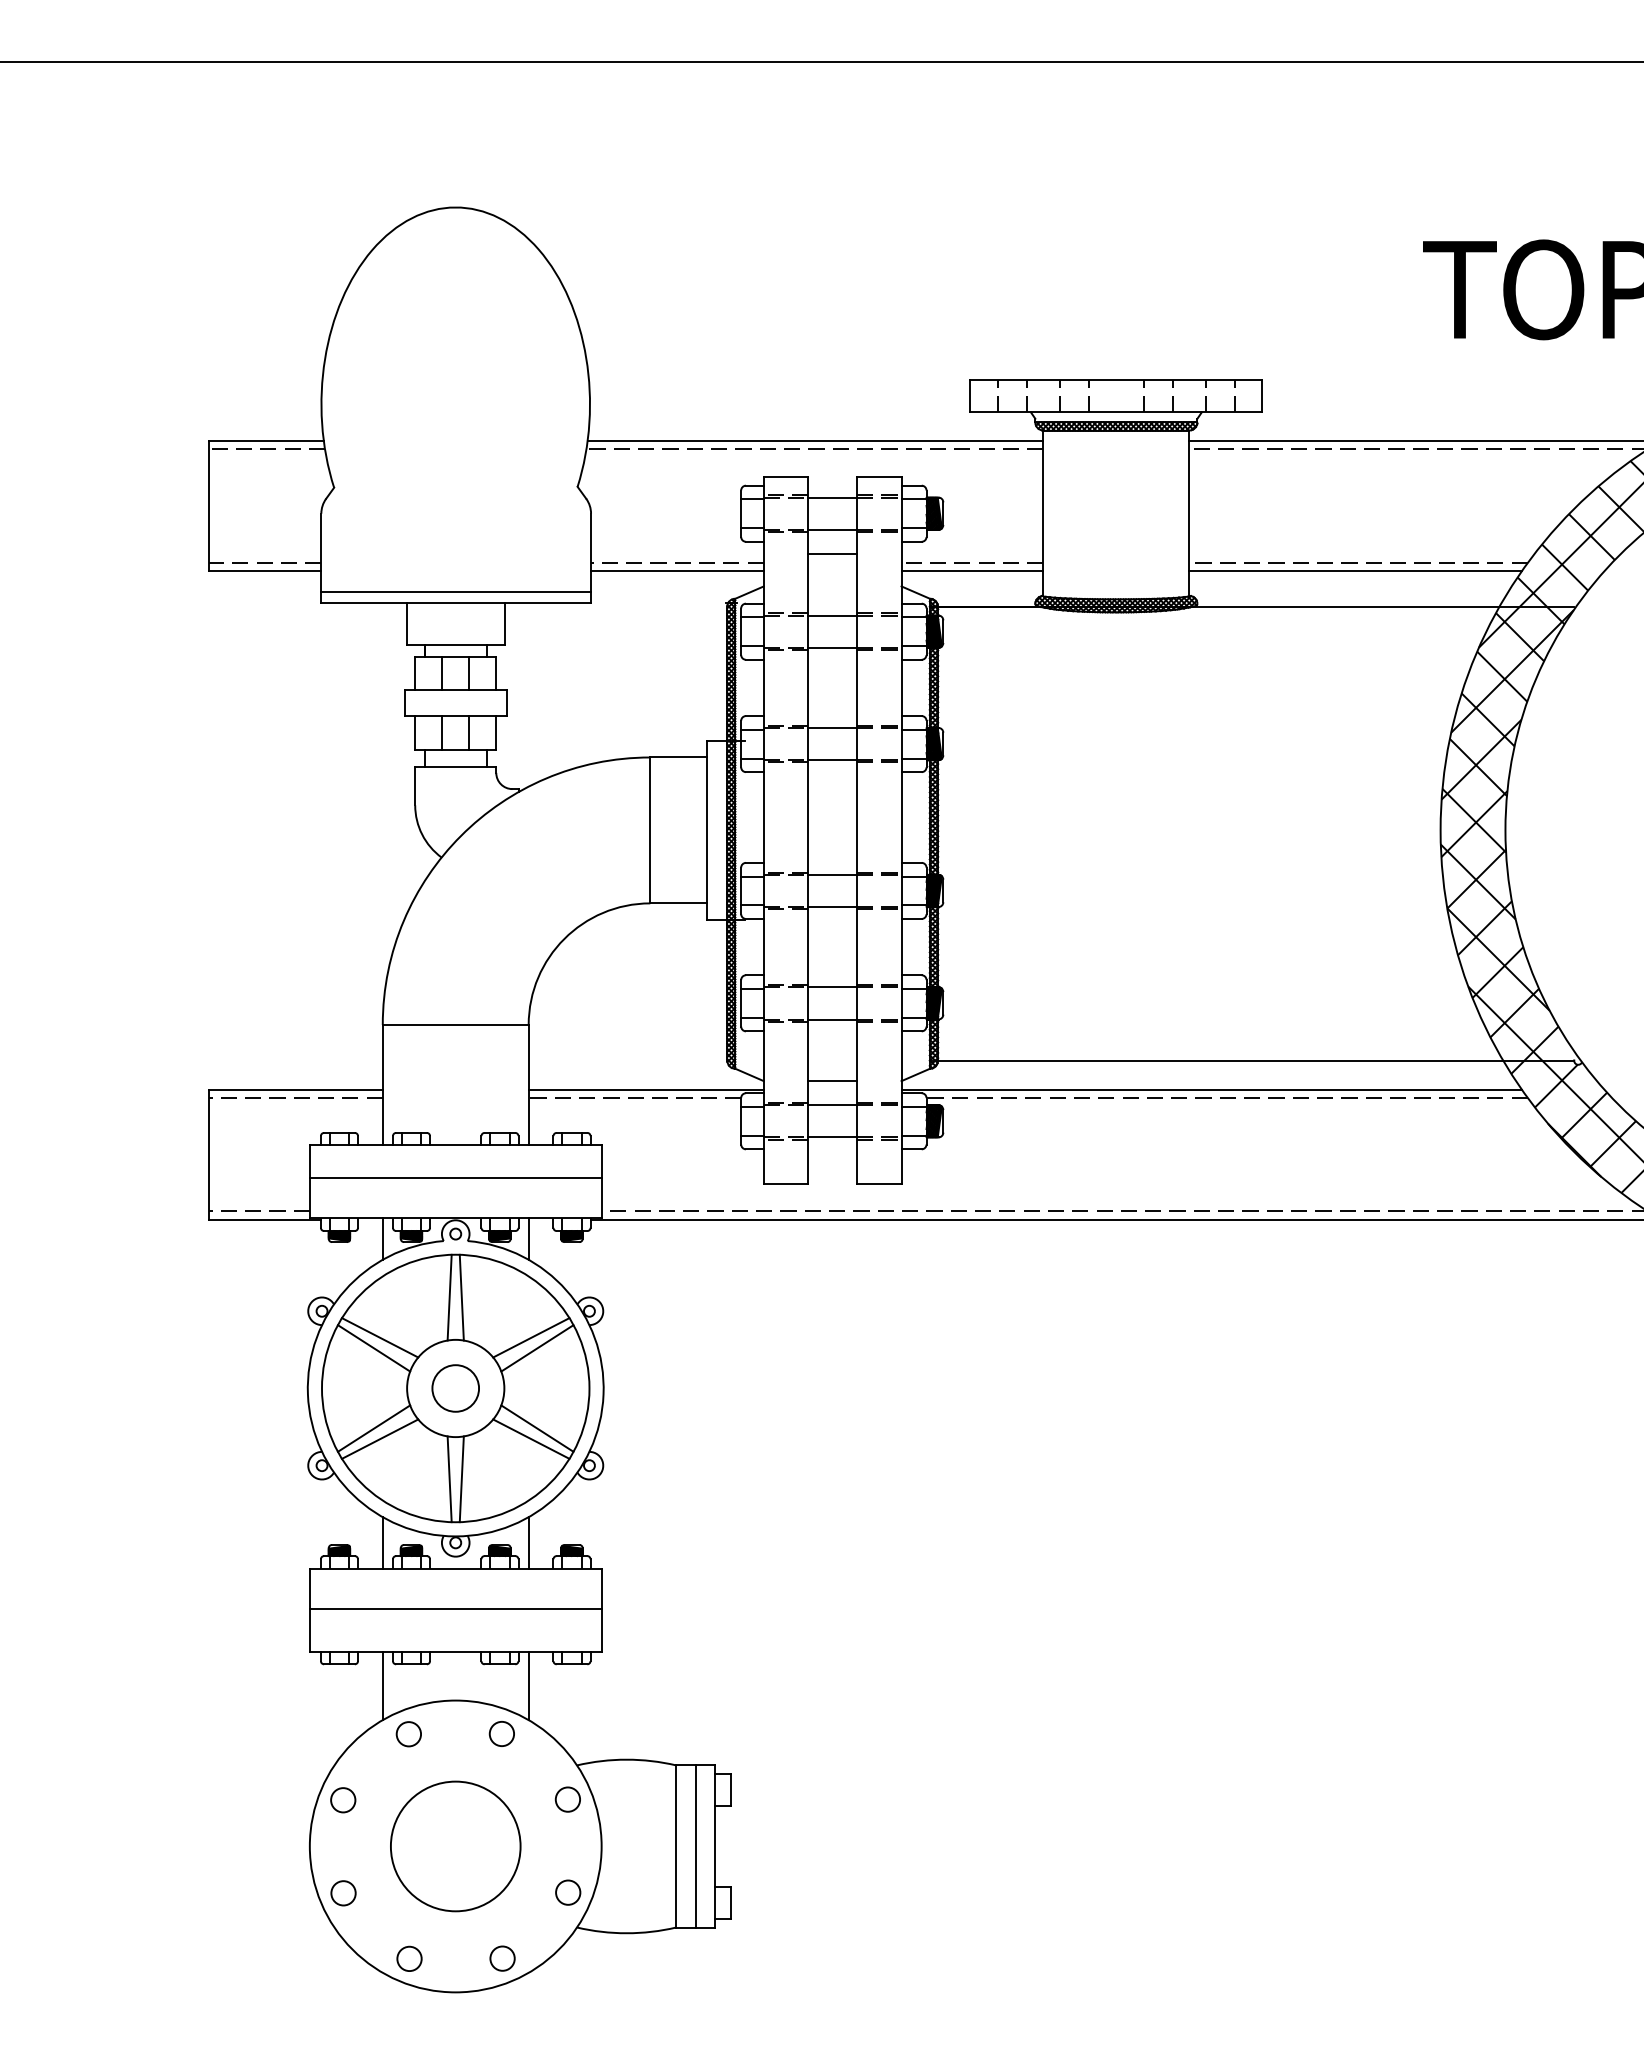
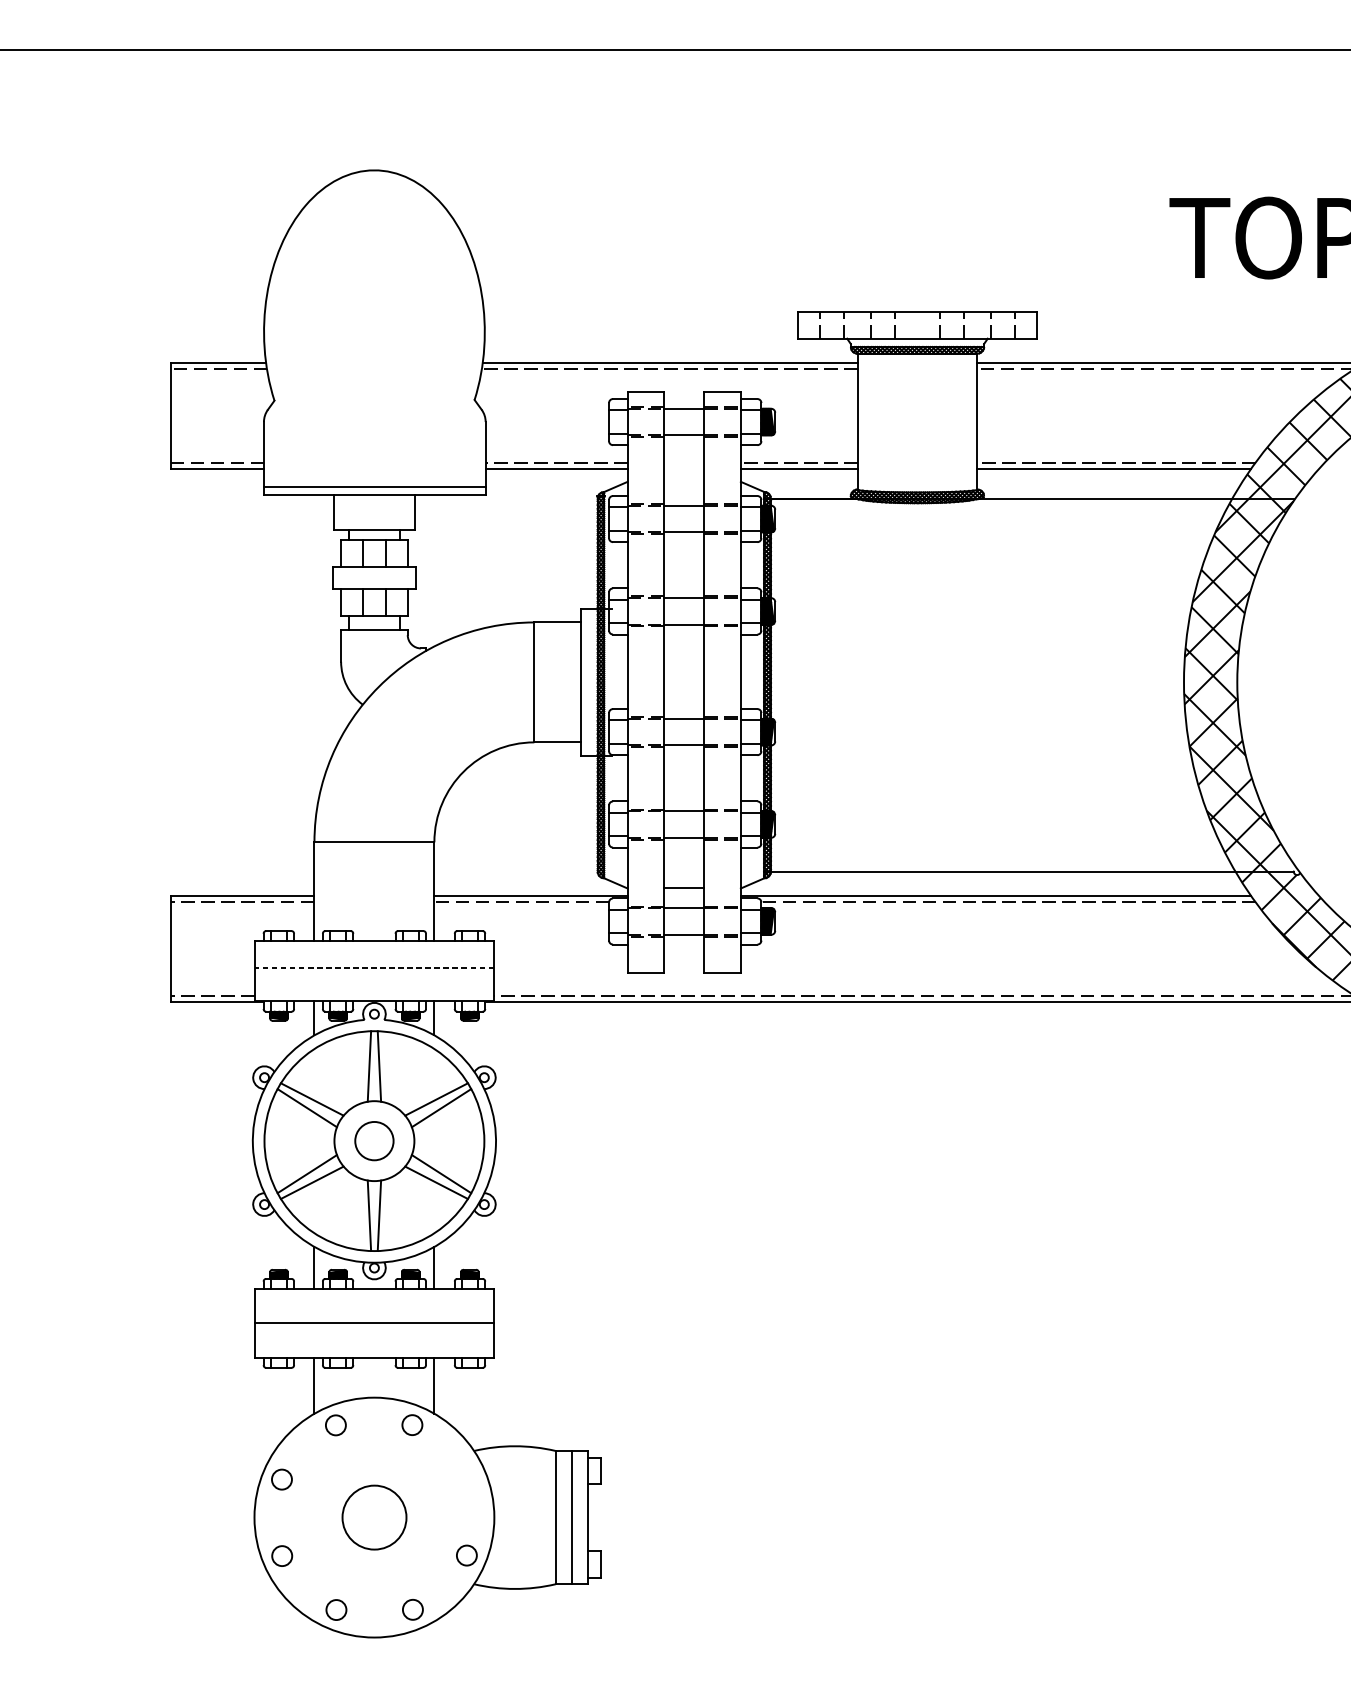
line: (832, 554) -> (684, 455), removed
line: (455, 1177) -> (374, 967), solid -> dashed
circle: (567, 1799) -> (466, 1478), removed
circle: (455, 1846) -> (374, 1517), size x0.6

